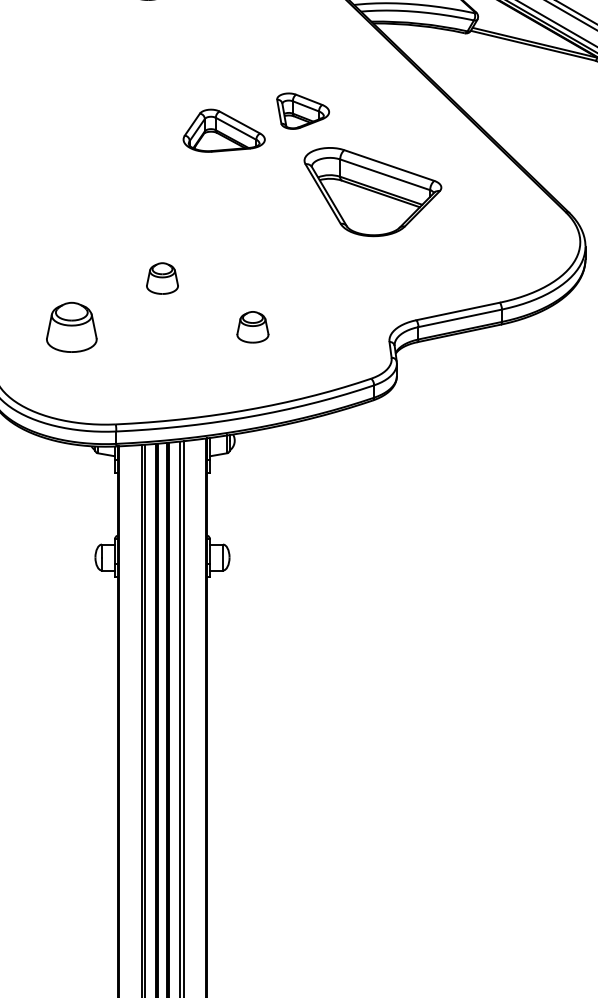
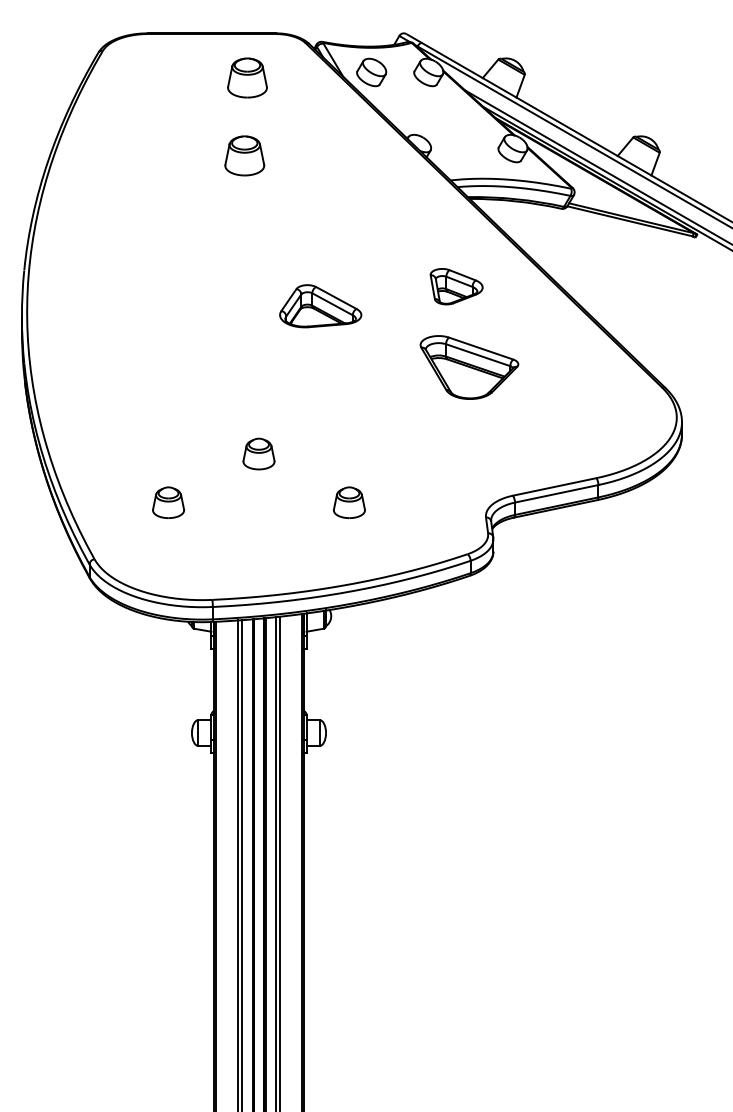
part: (303, 111) -> (456, 286), moved
part: (373, 192) -> (469, 367), size x0.71
part: (72, 327) -> (168, 502), size x0.62

